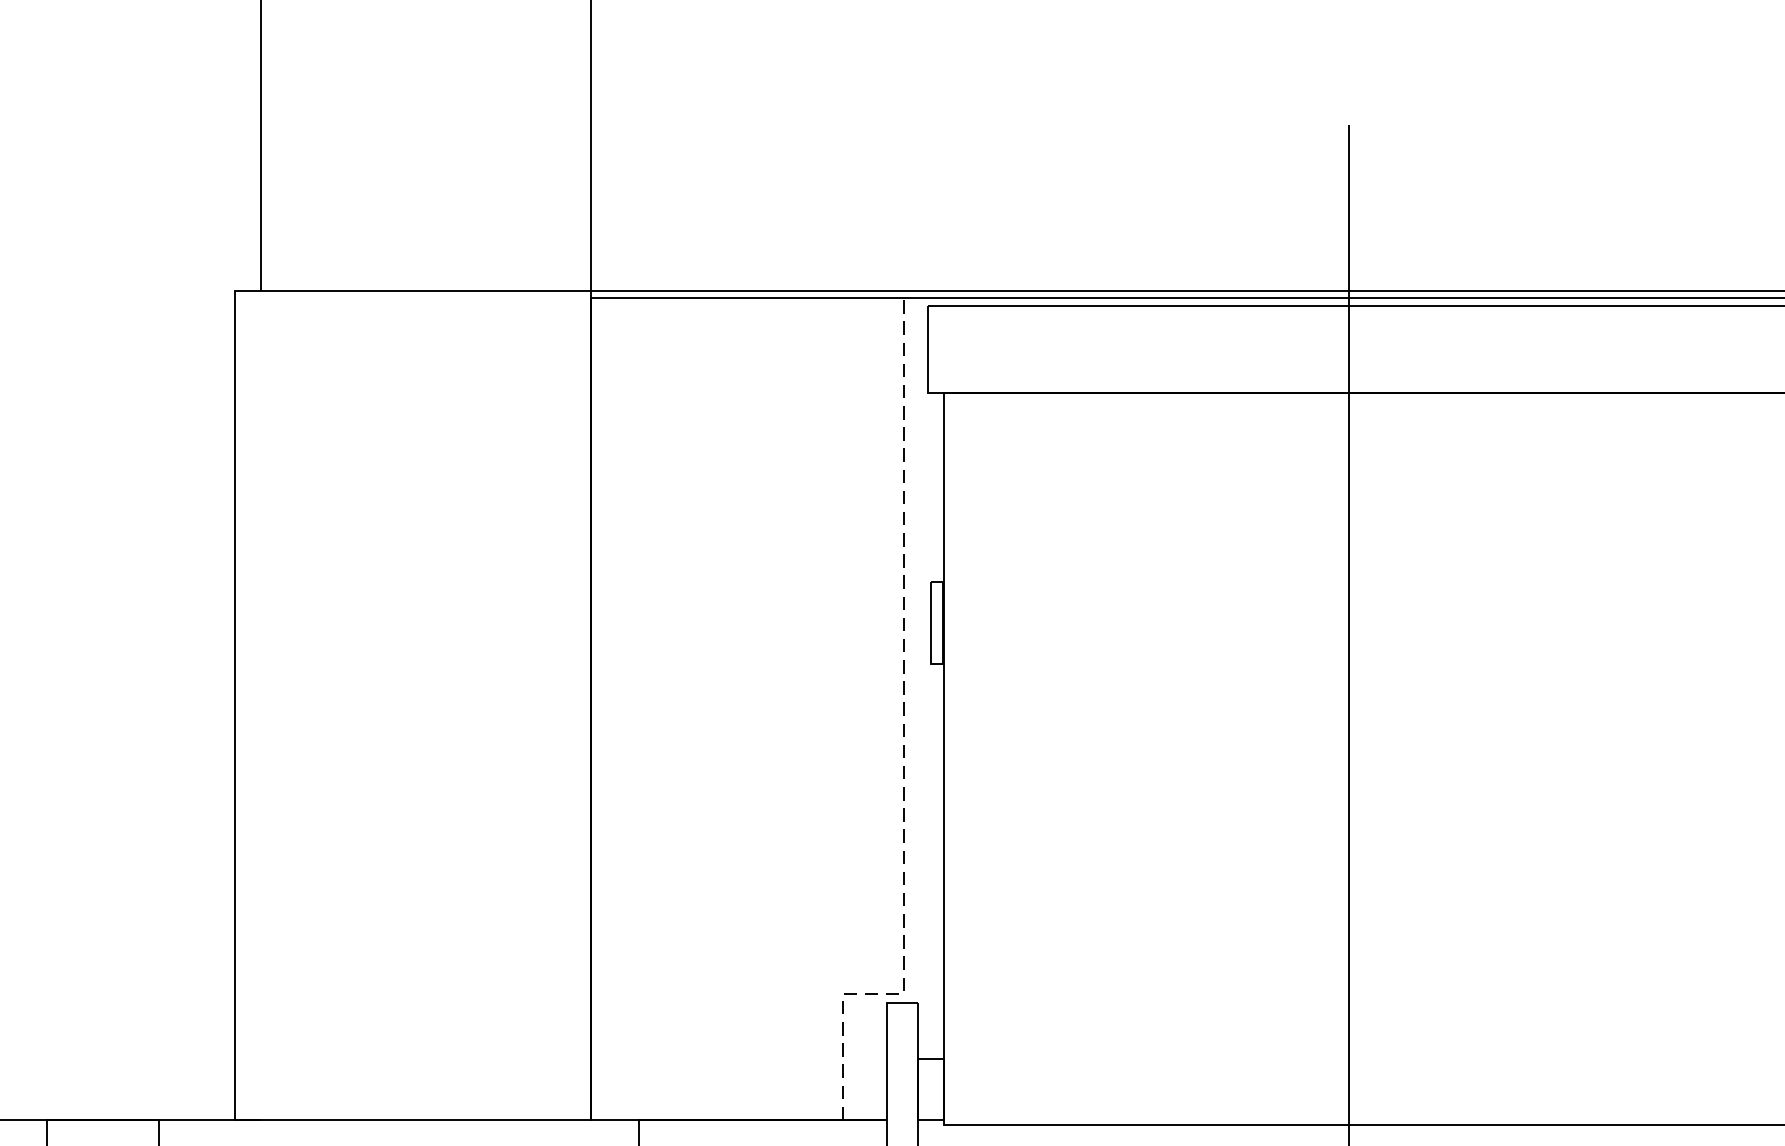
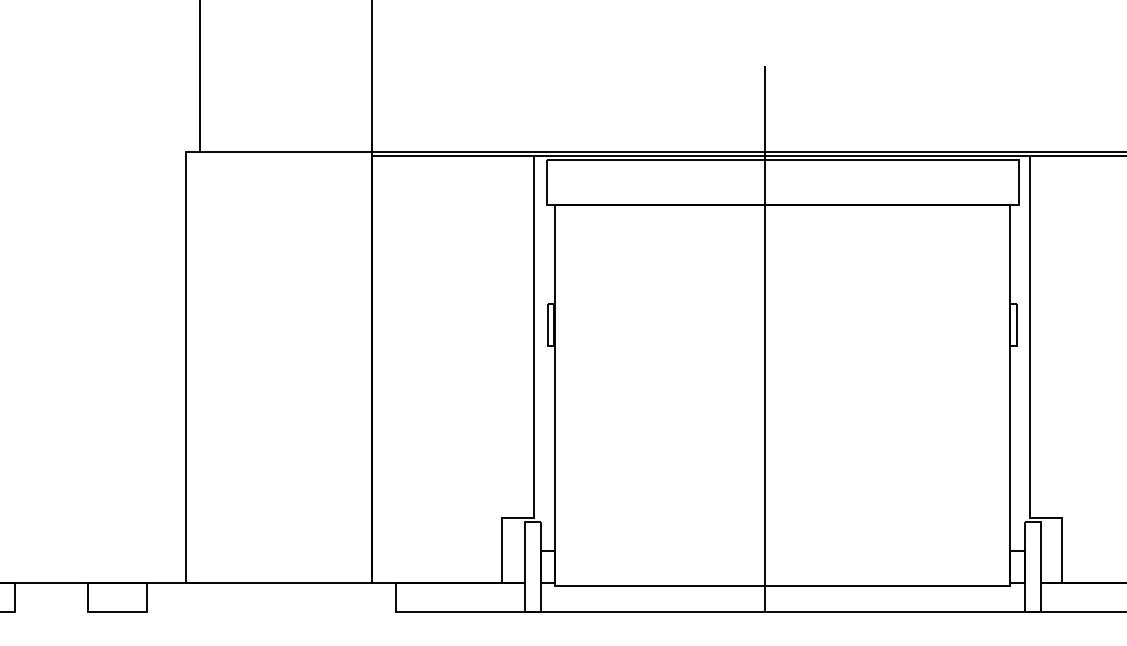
line: (904, 741) -> (534, 386), dashed -> solid

